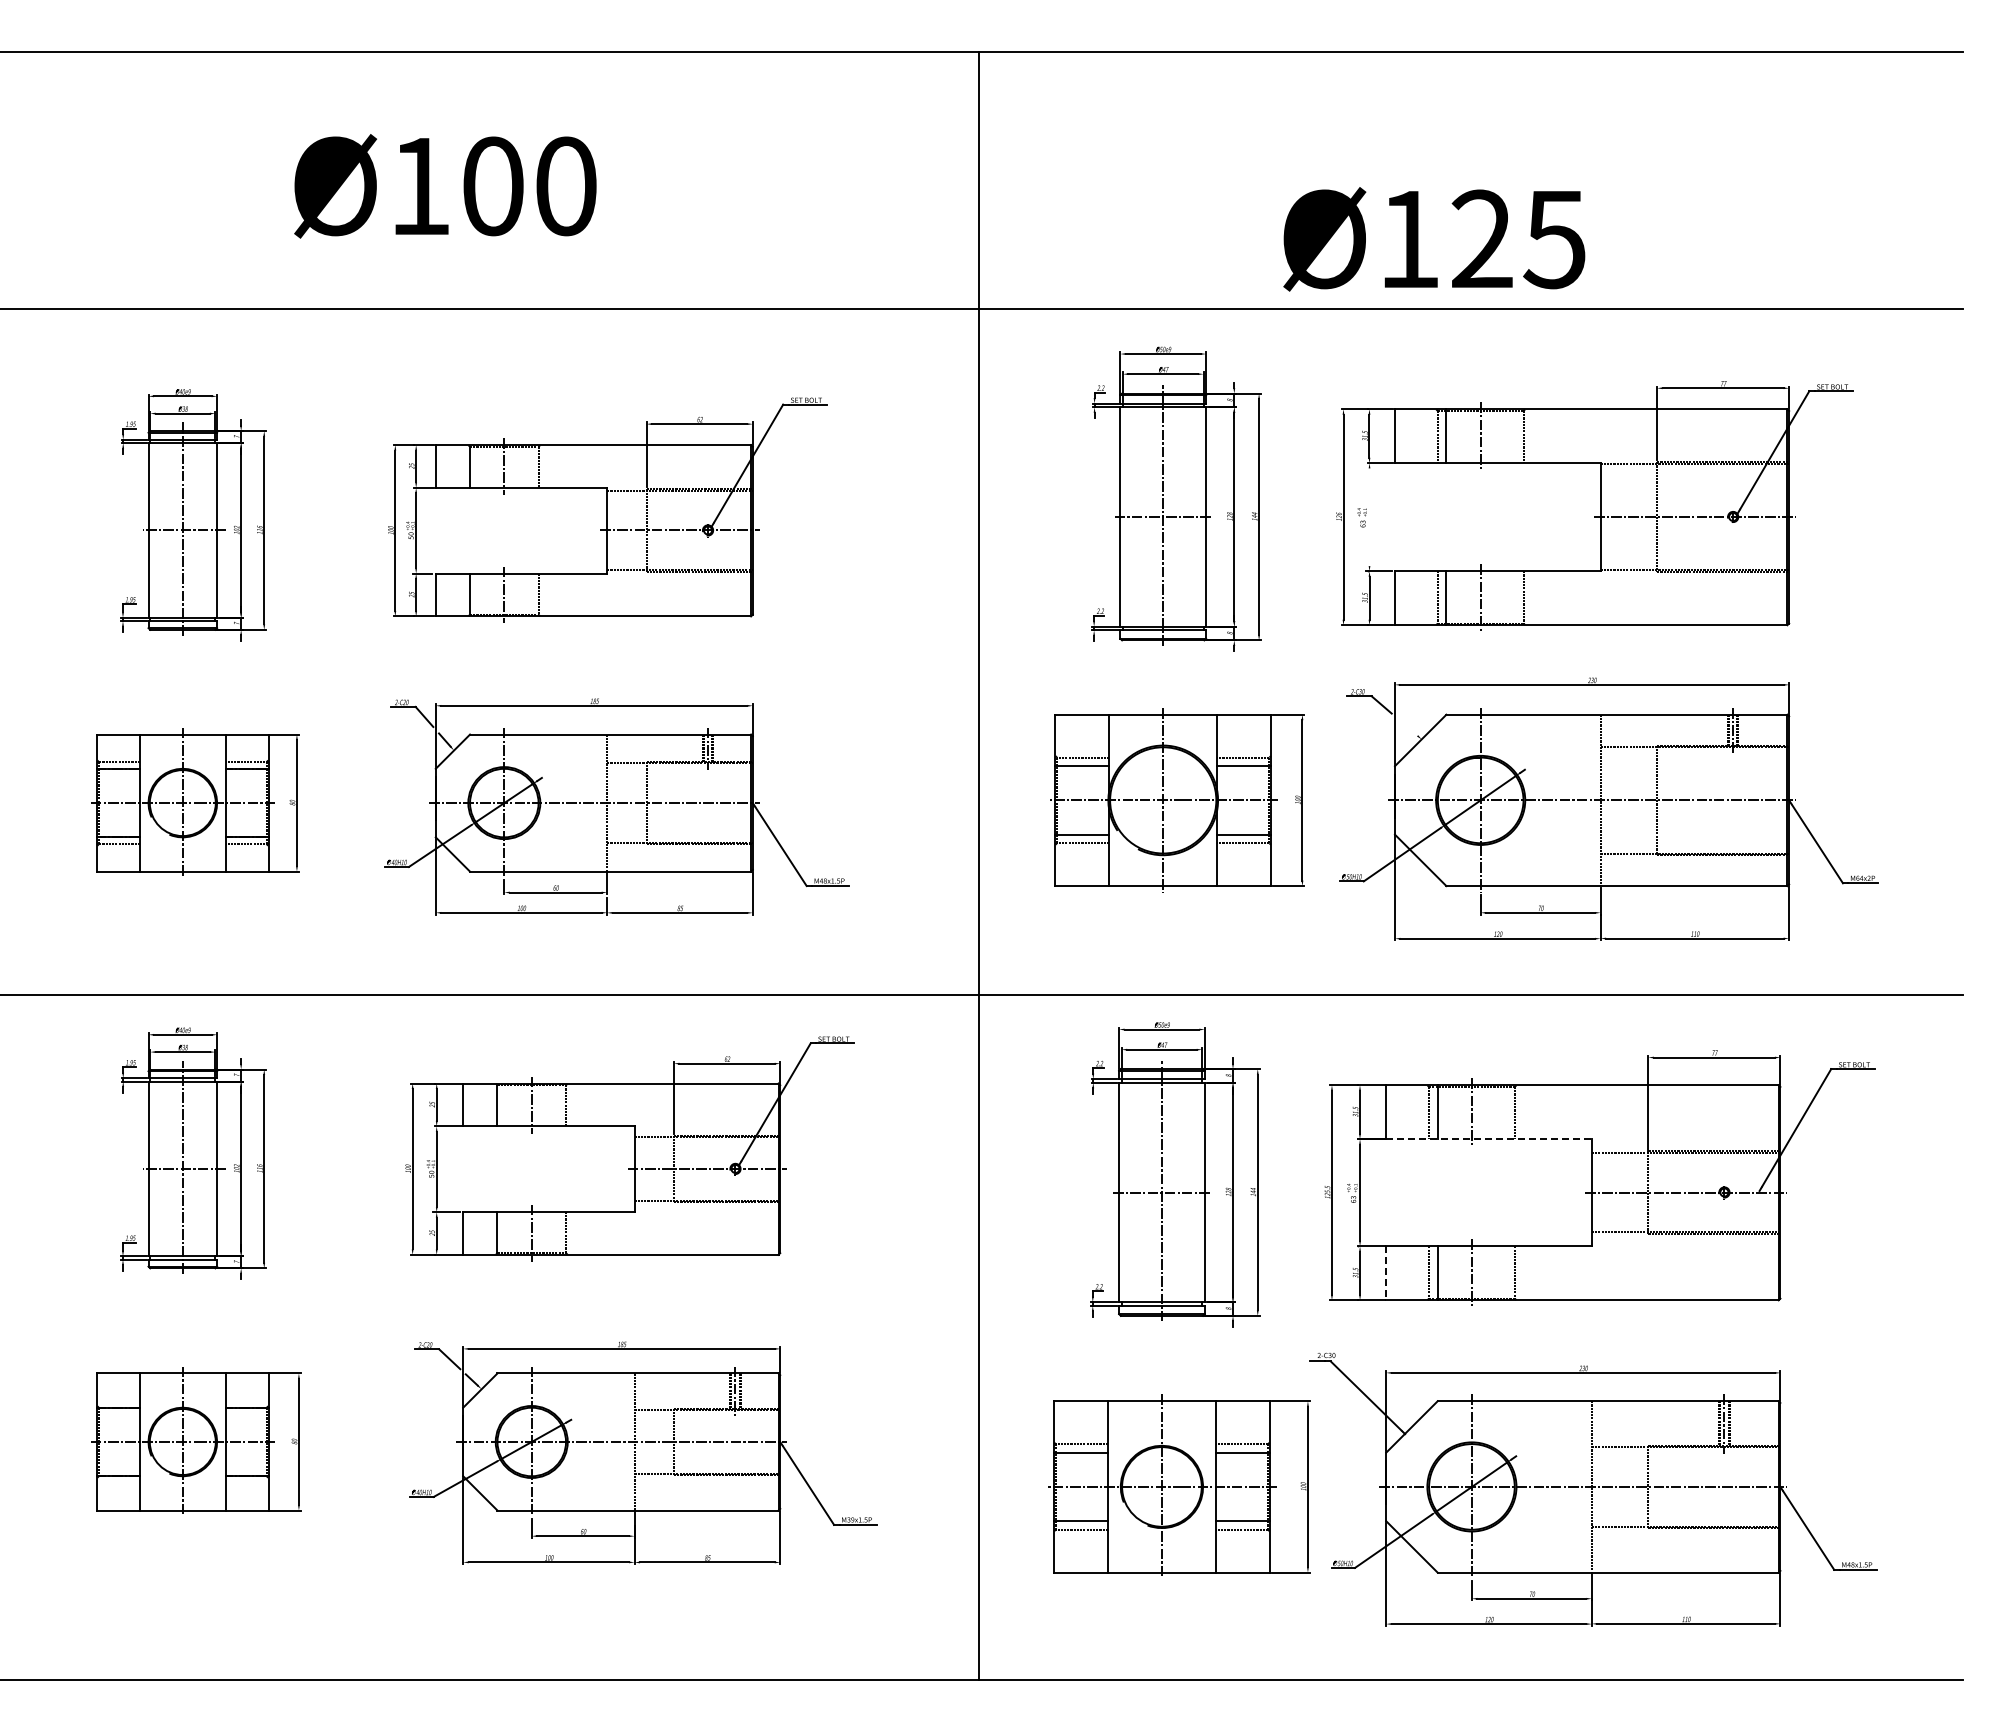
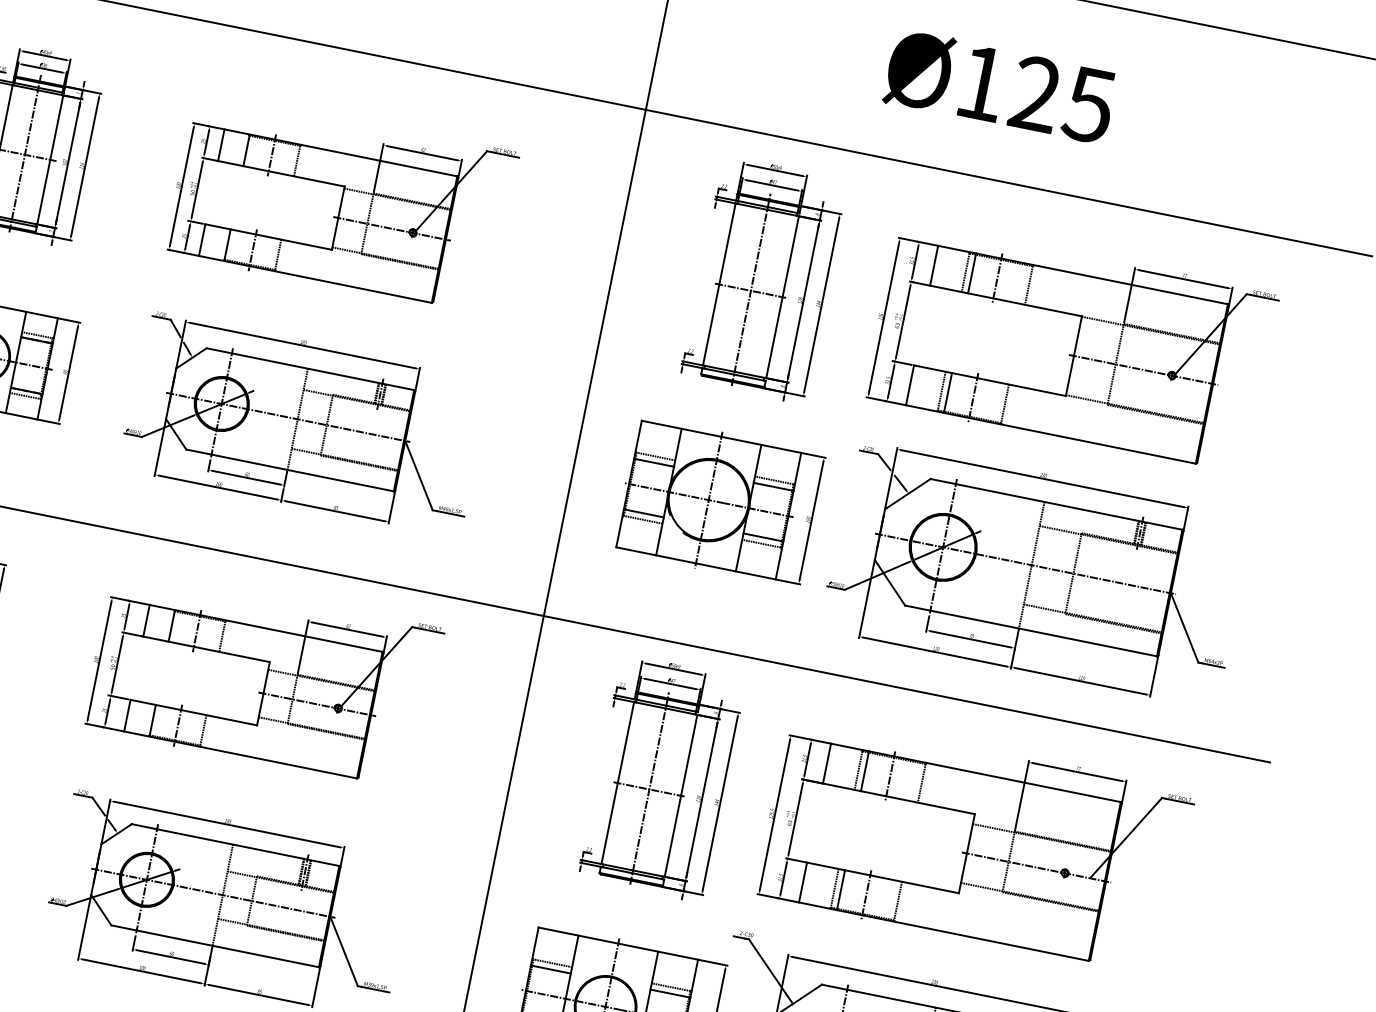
text: (1434, 239) -> (1000, 87), moved
line: (1369, 517) -> (903, 321), added
line: (1408, 727) -> (900, 482), added
line: (1489, 1139) -> (899, 799), dashed -> solid
line: (1386, 1273) -> (803, 882), dashed -> solid

